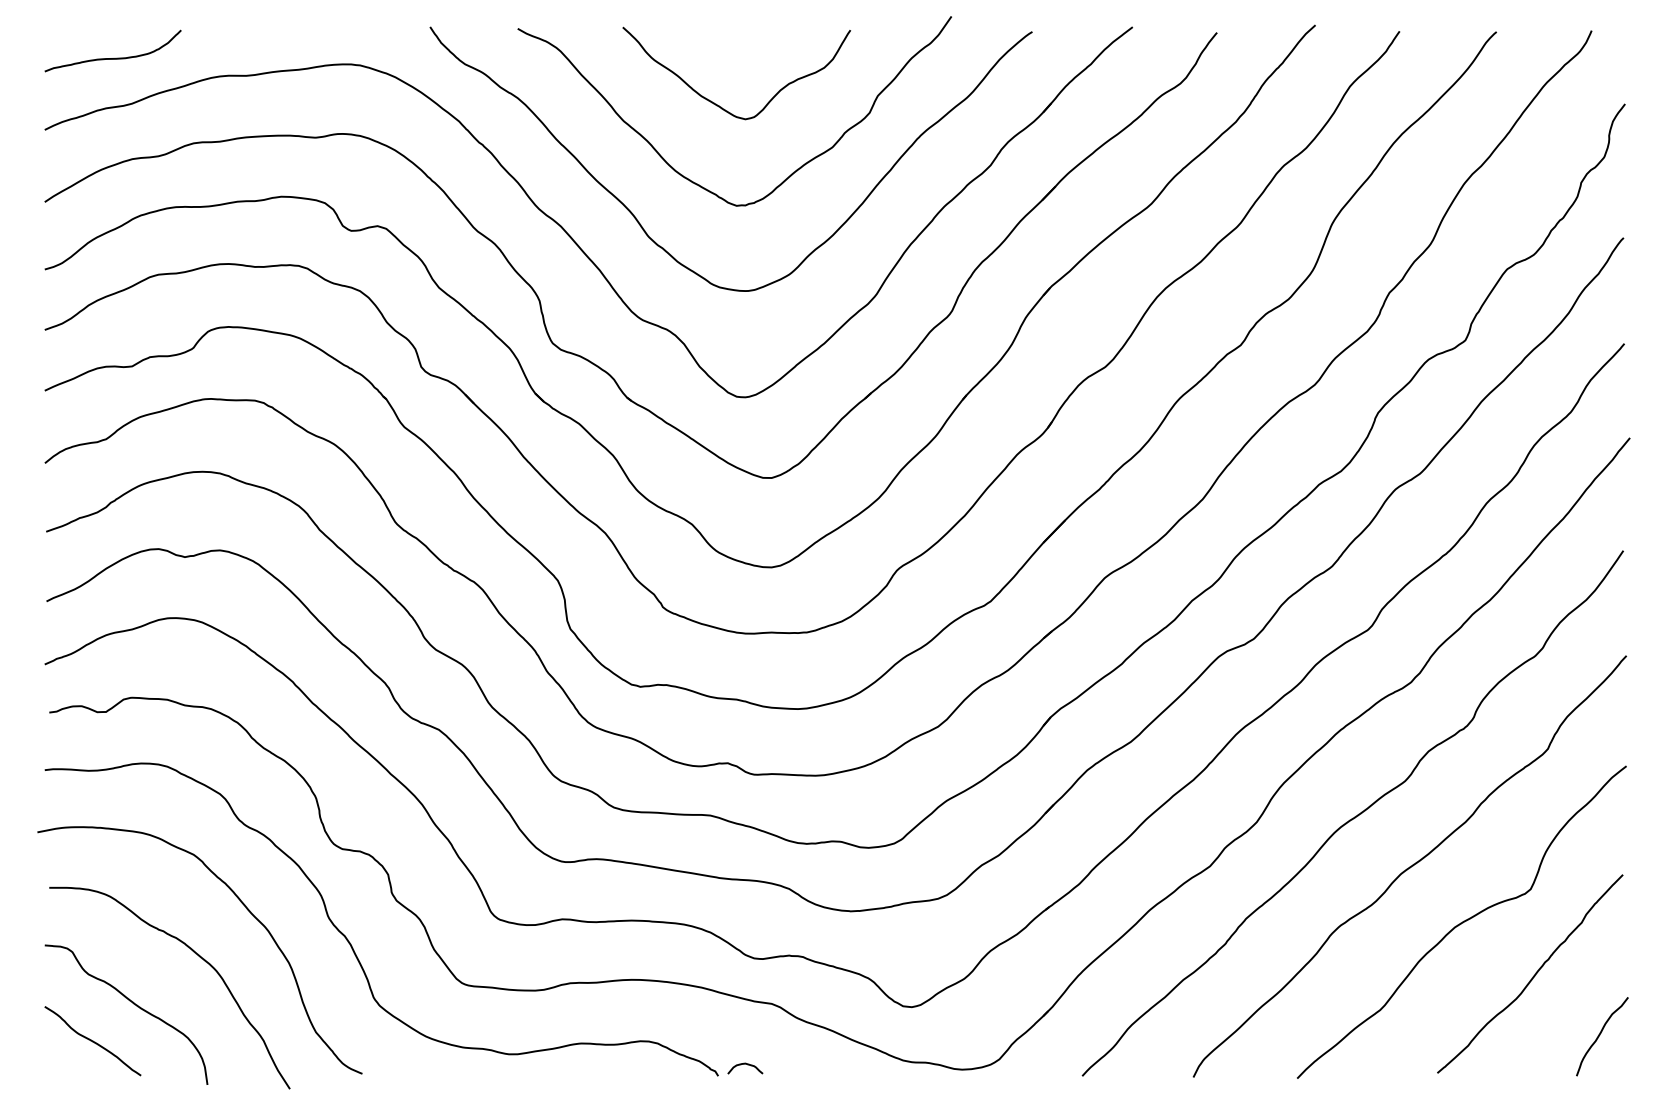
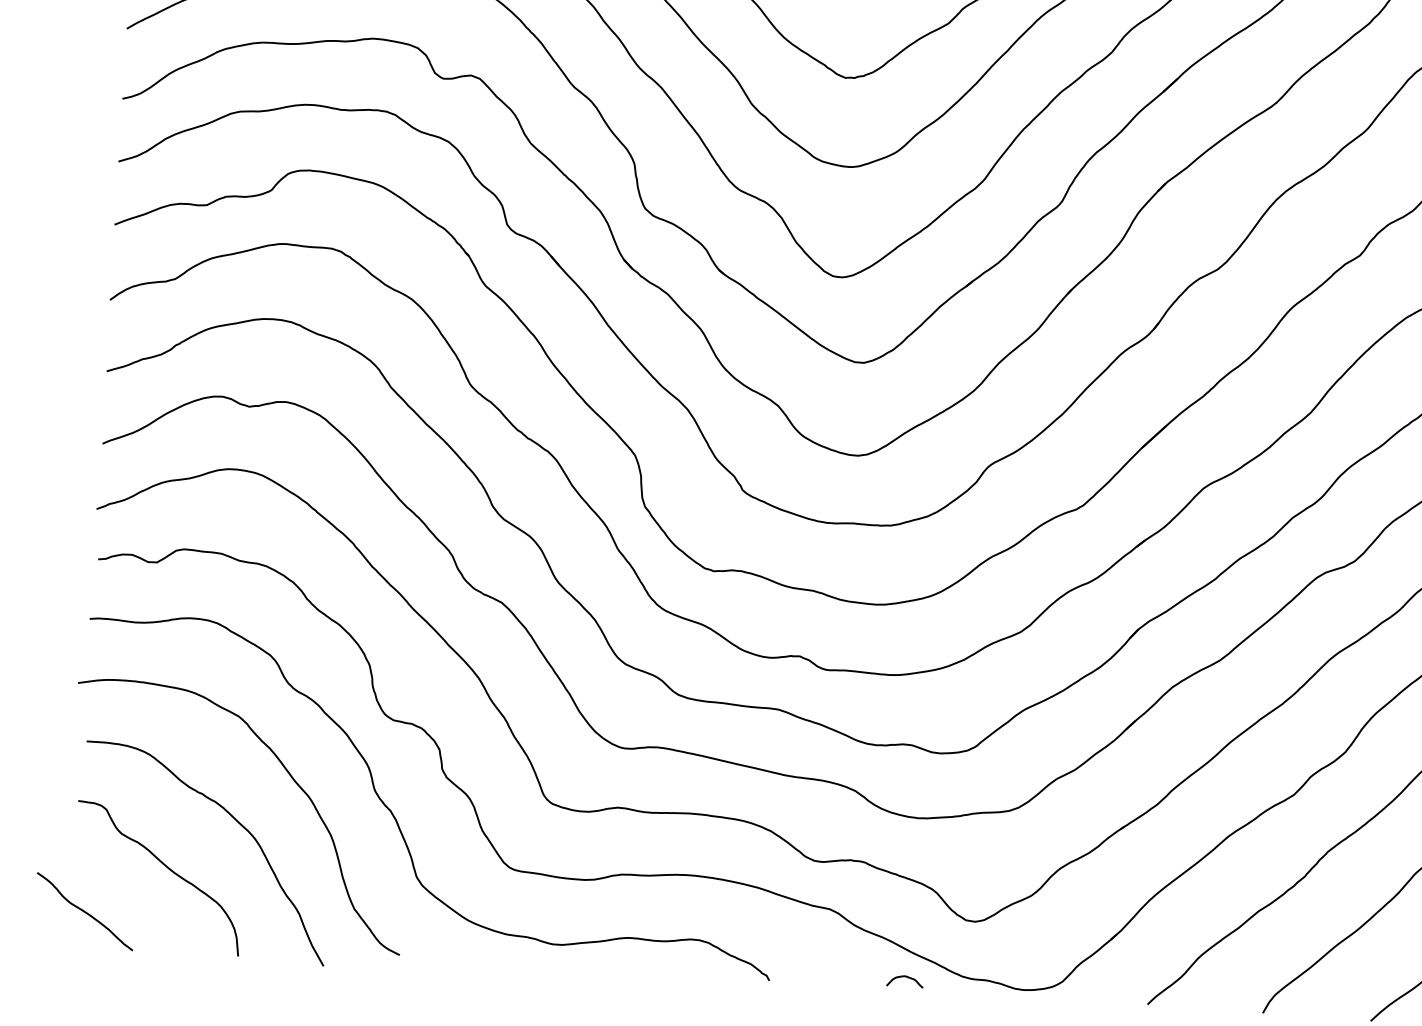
curve: (92, 1041) -> (84, 911), moved
curve: (747, 1065) -> (907, 978), moved

